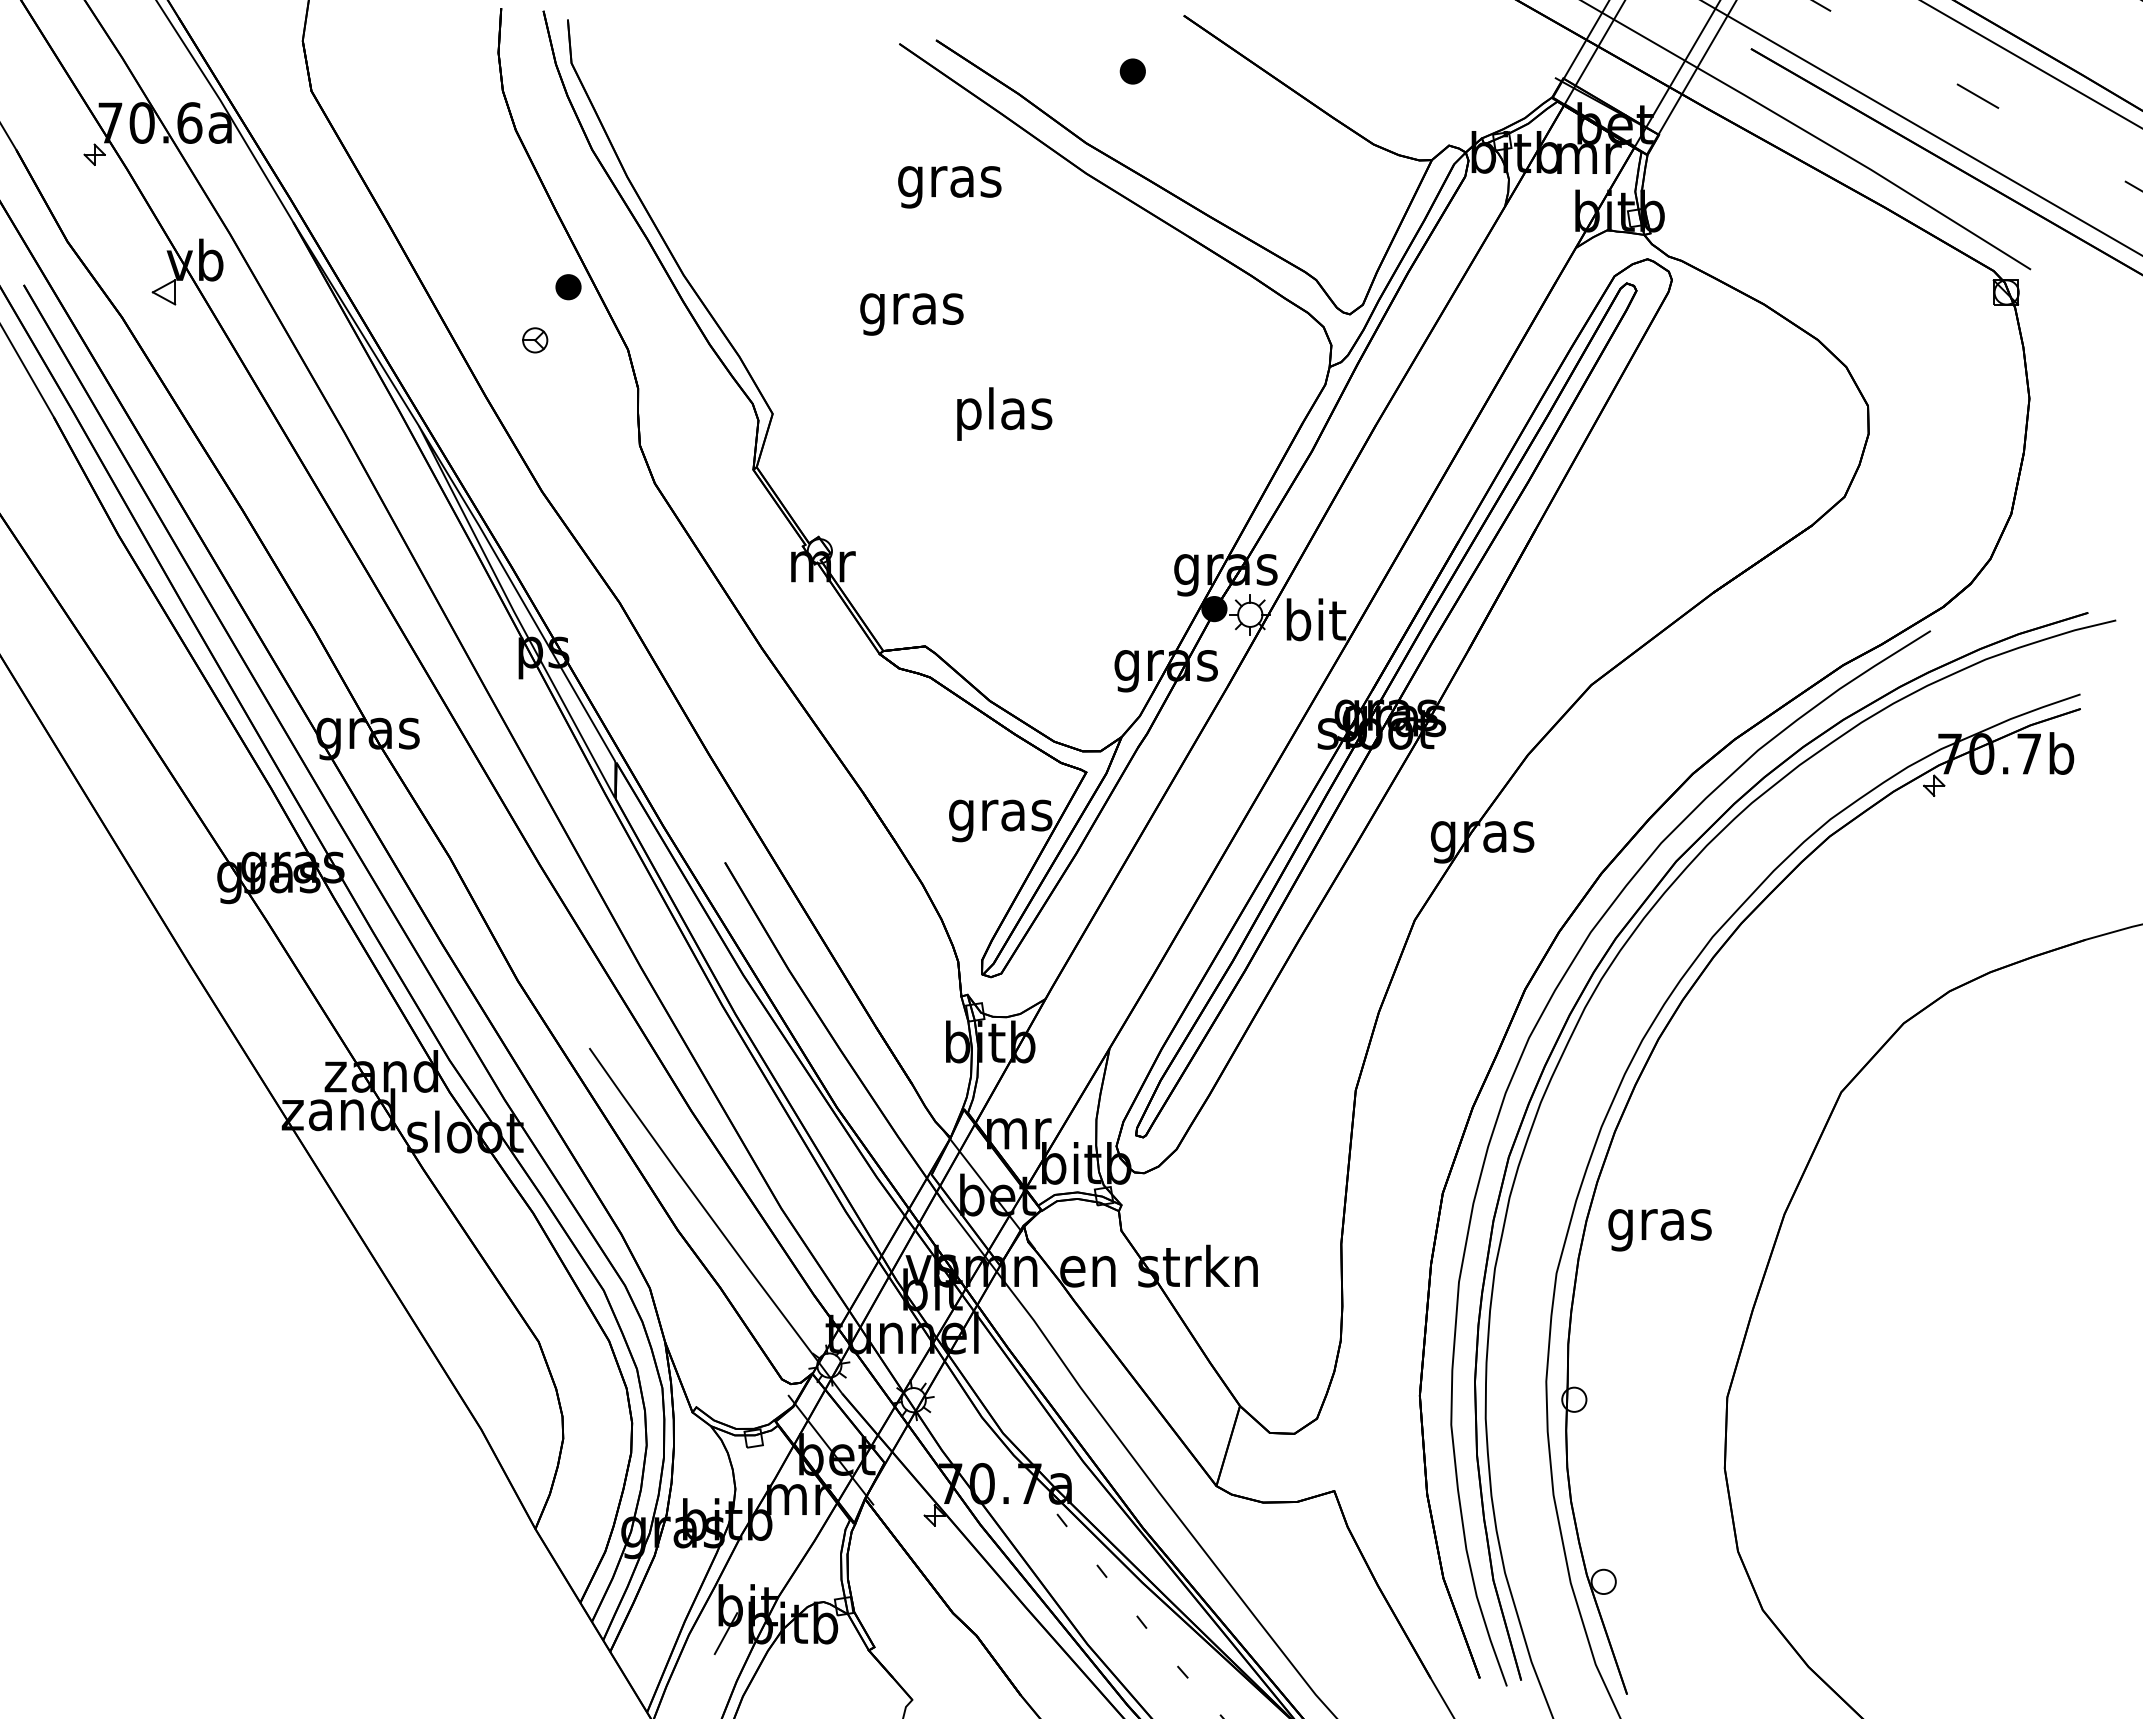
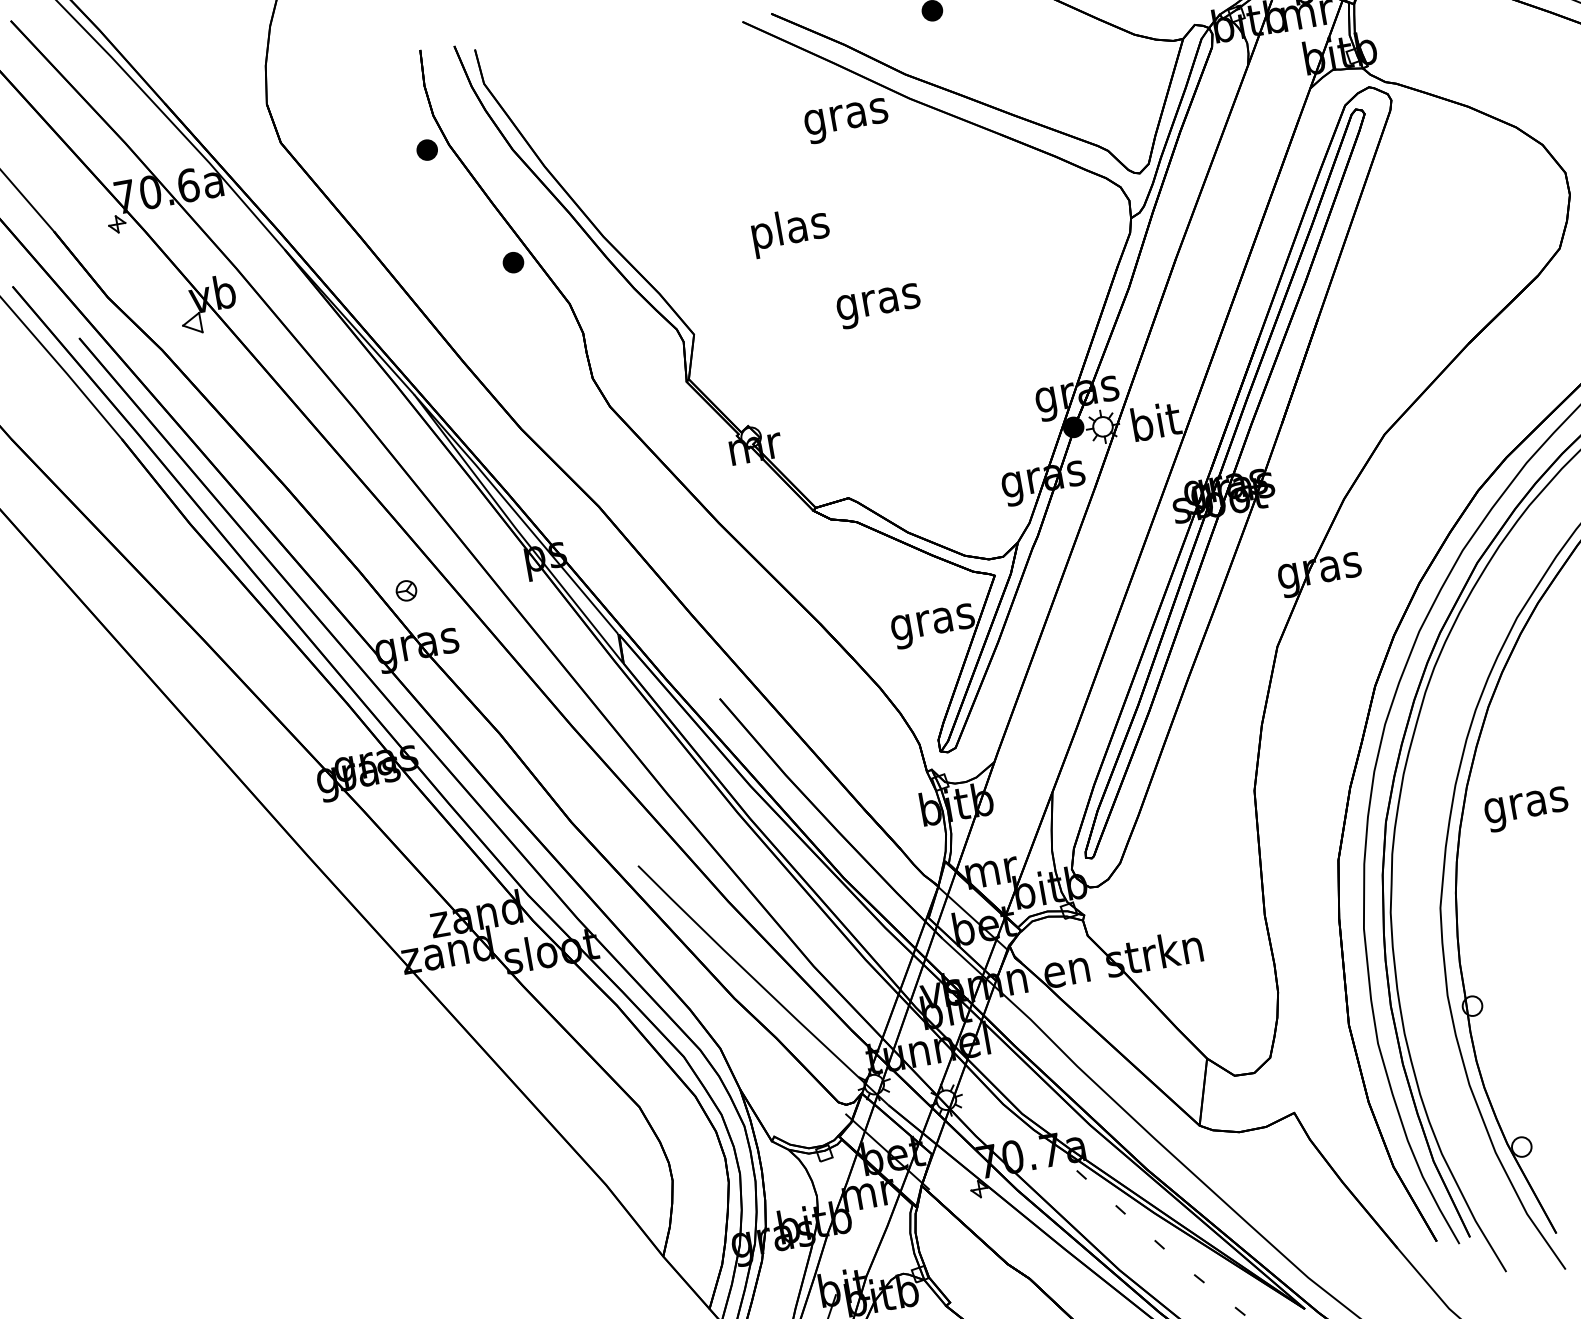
part: (487, 131) -> (426, 150), added
text: (949, 187) -> (846, 121), moved
text: (911, 308) -> (789, 230), gras -> plas
part: (535, 340) -> (406, 590), moved
text: (1003, 413) -> (877, 301), plas -> gras
text: (1659, 1230) -> (1526, 809), moved

